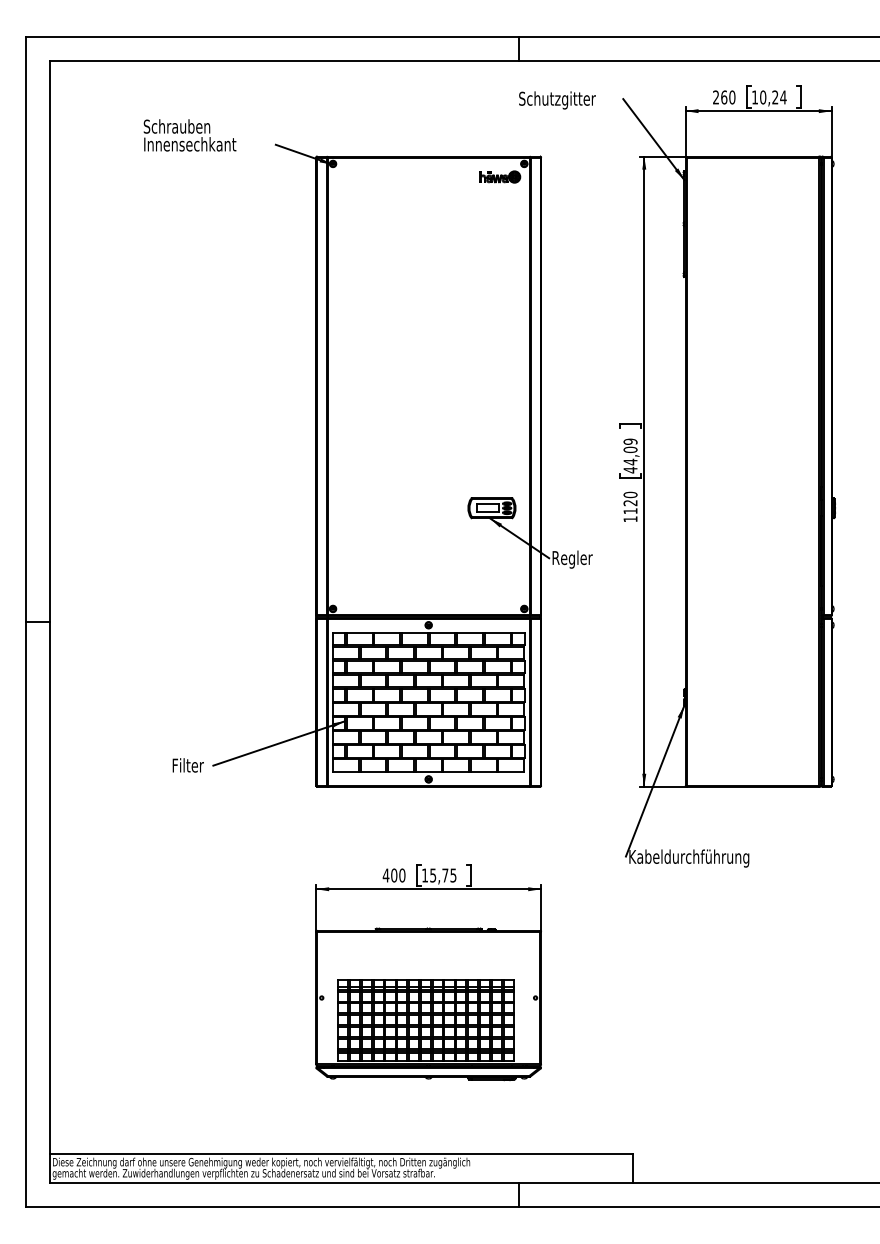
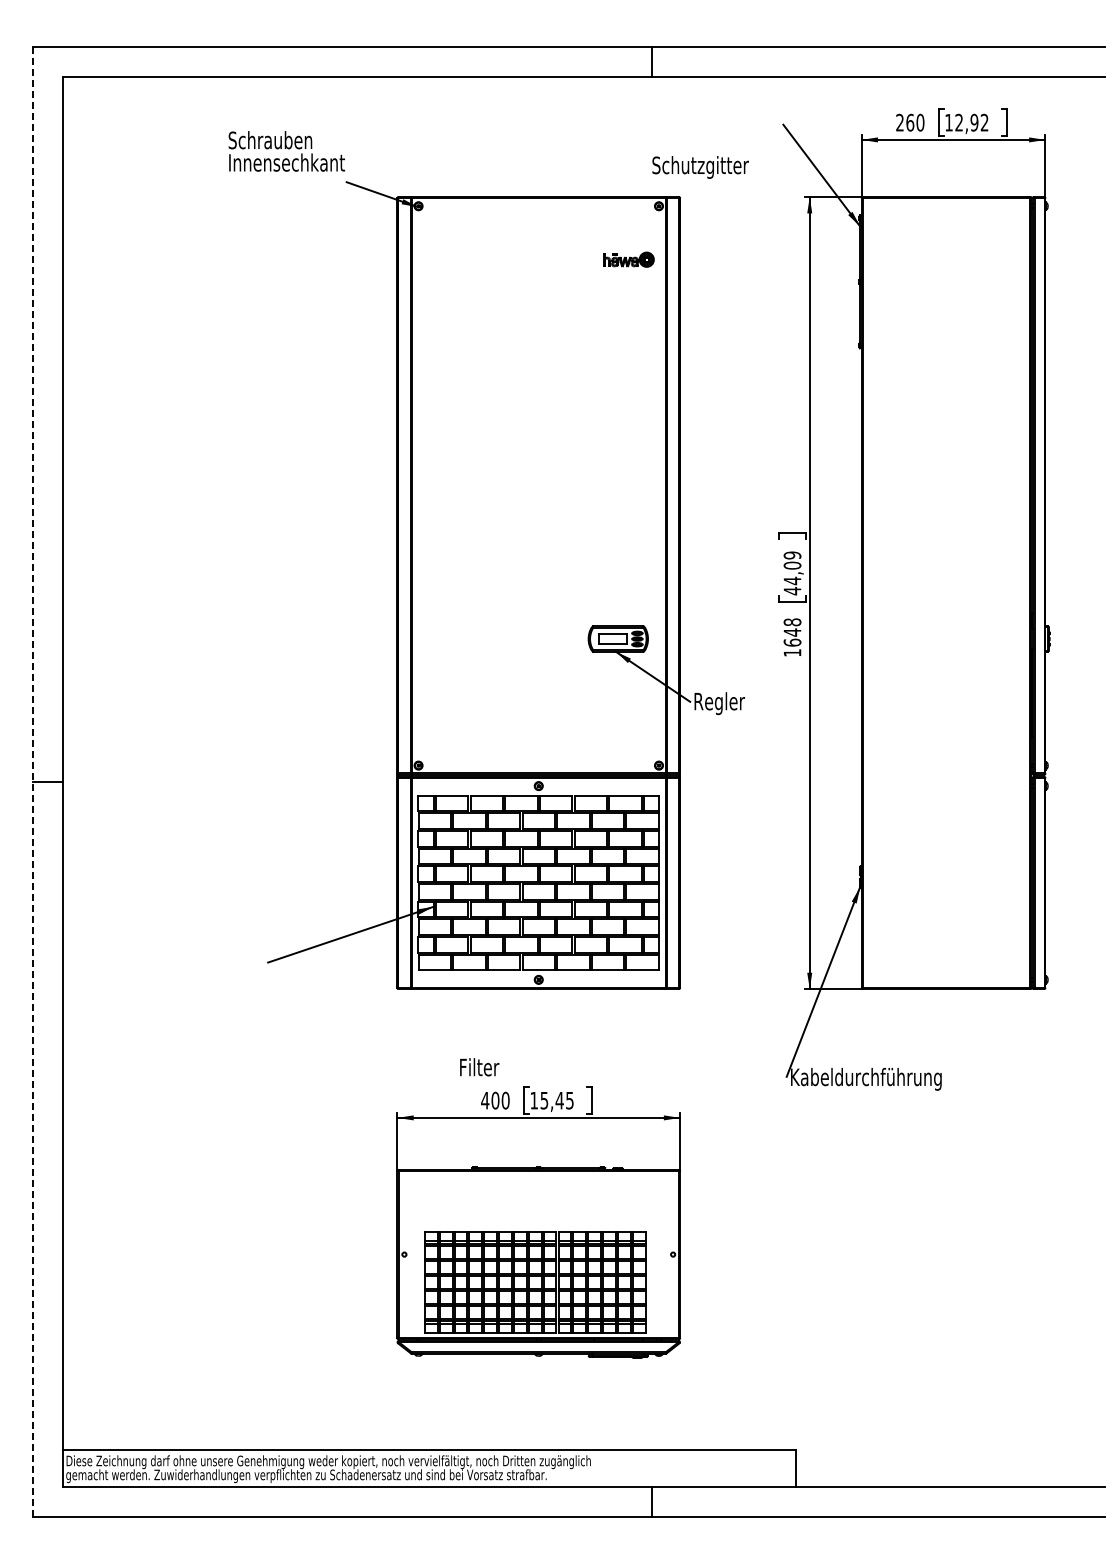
text: (772, 97) -> (971, 122), 10,24 -> 12,92
text: (557, 100) -> (700, 167), moved
text: (189, 135) -> (286, 151), moved
part: (500, 176) -> (628, 259), moved
text: (630, 503) -> (792, 632), 1120 -> 1648
line: (26, 621) -> (33, 781), solid -> dashed
text: (188, 765) -> (479, 1067), moved
text: (445, 875) -> (559, 1100), 15,75 -> 15,45

